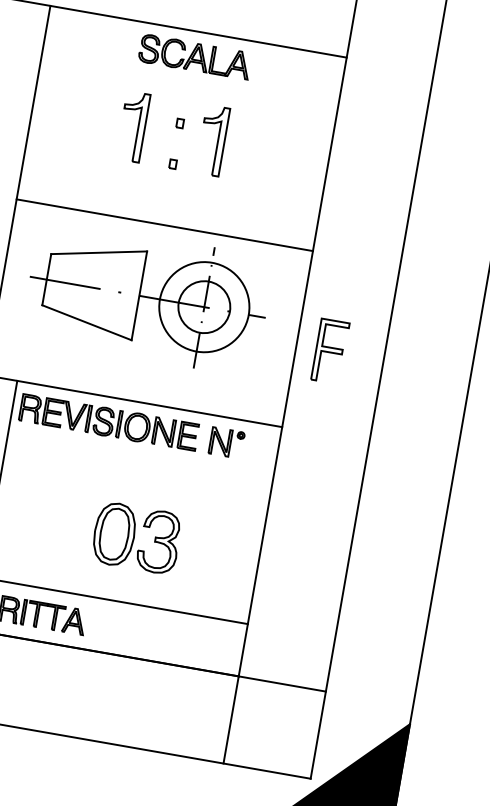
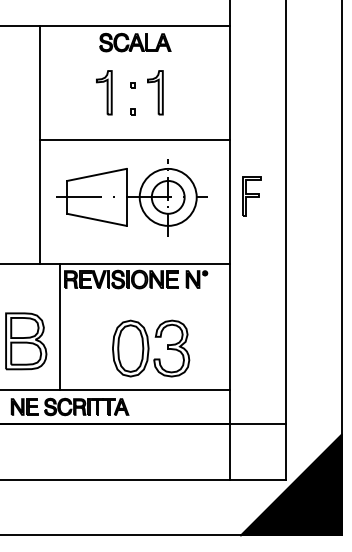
line: (164, 224) -> (134, 139), moved
part: (330, 351) -> (251, 196), moved
part: (137, 538) -> (151, 348), size x1.43

